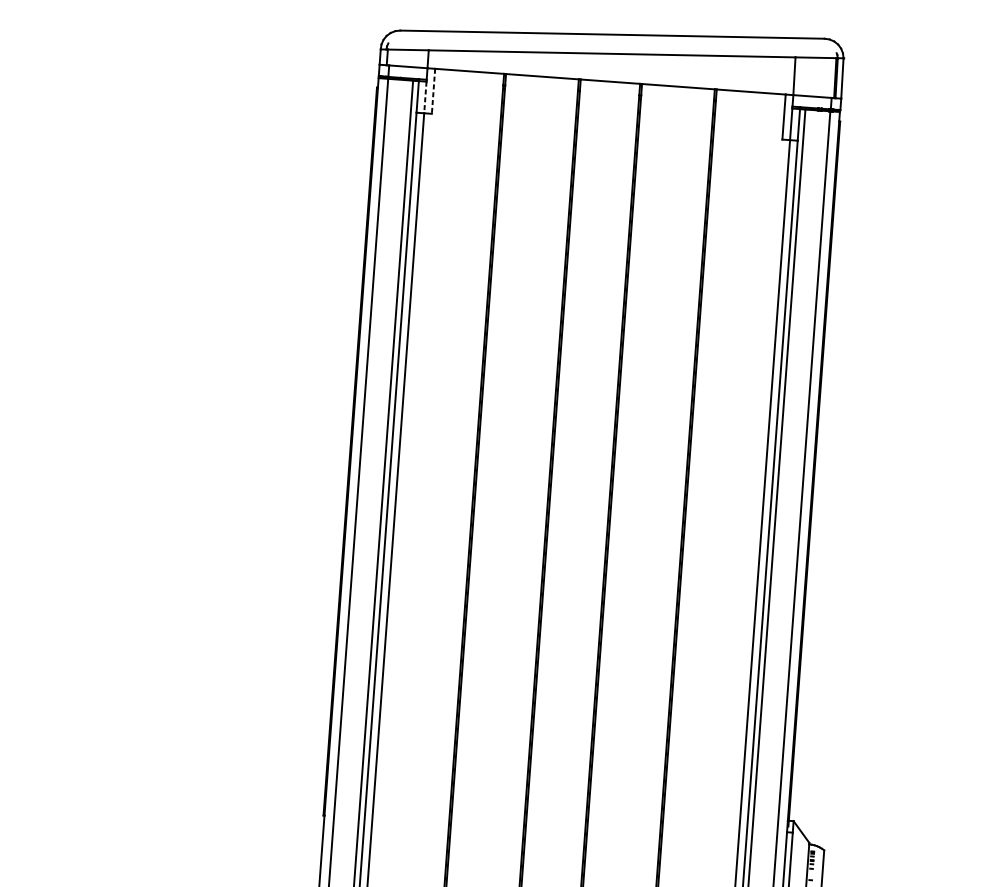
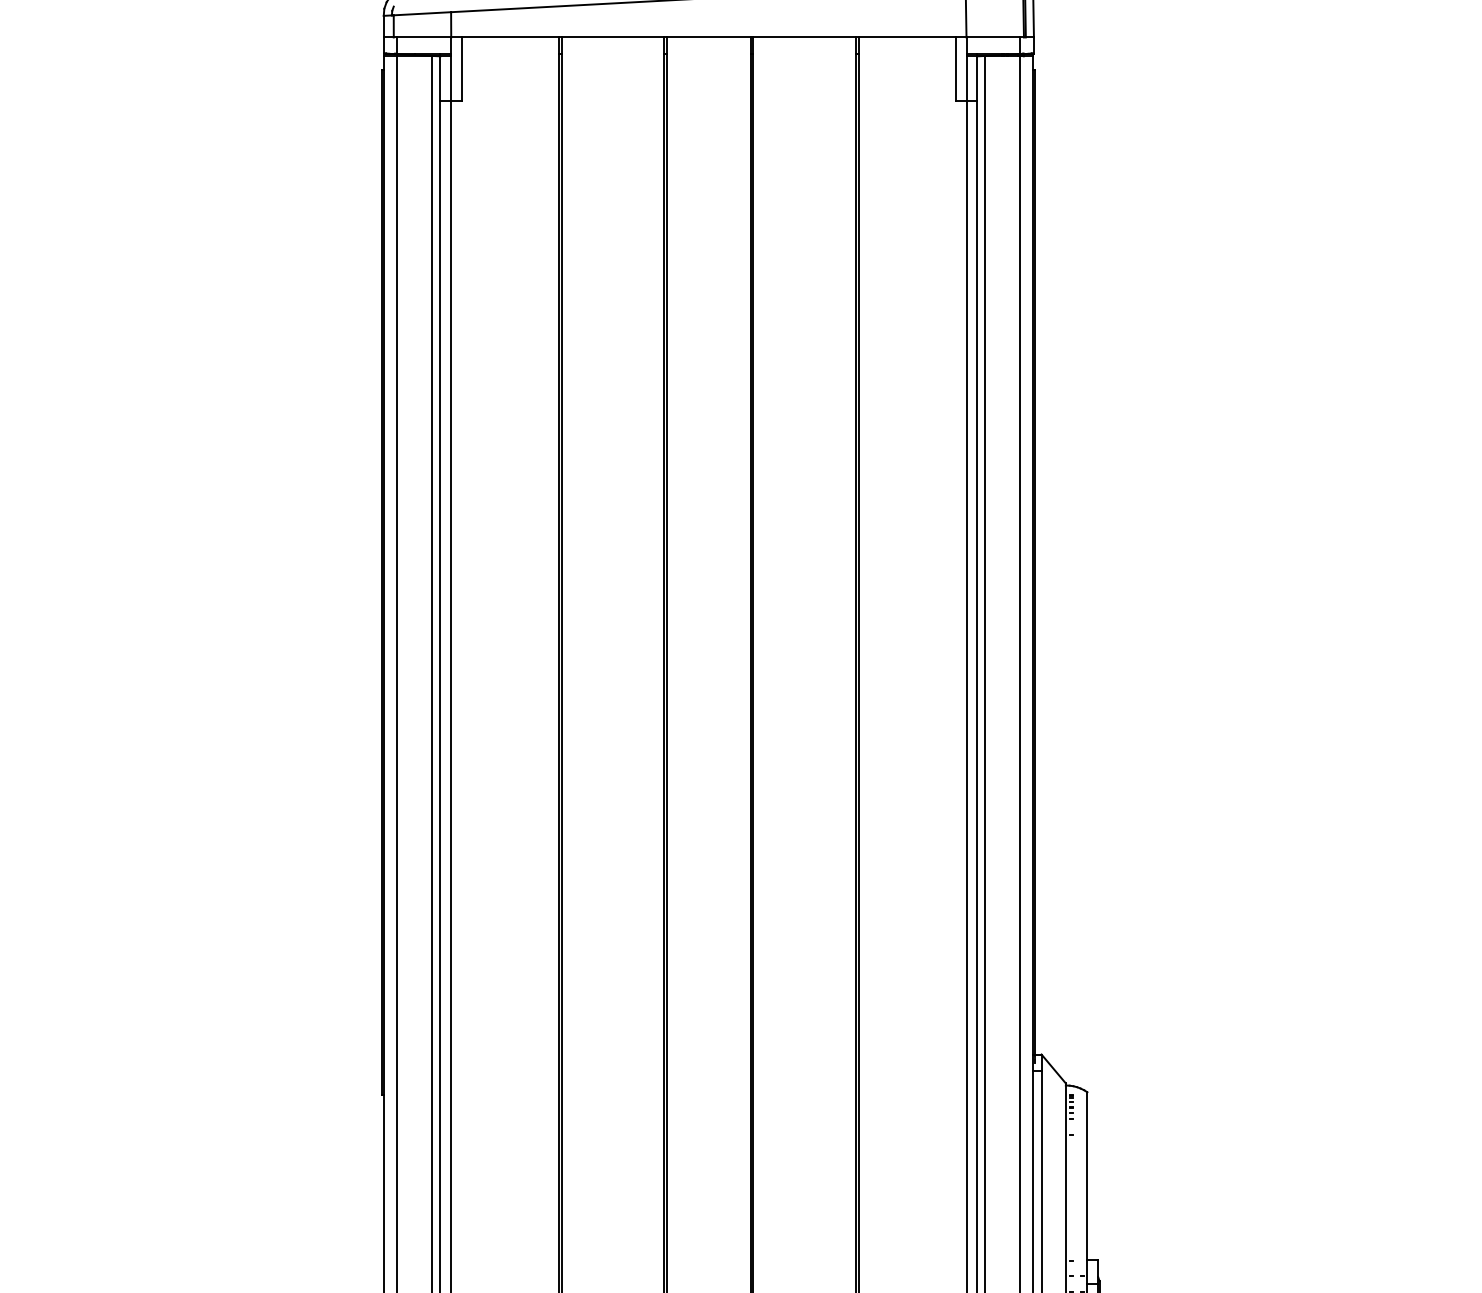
line: (433, 91) -> (462, 69), dashed -> solid
line: (425, 98) -> (451, 79), dashed -> solid

